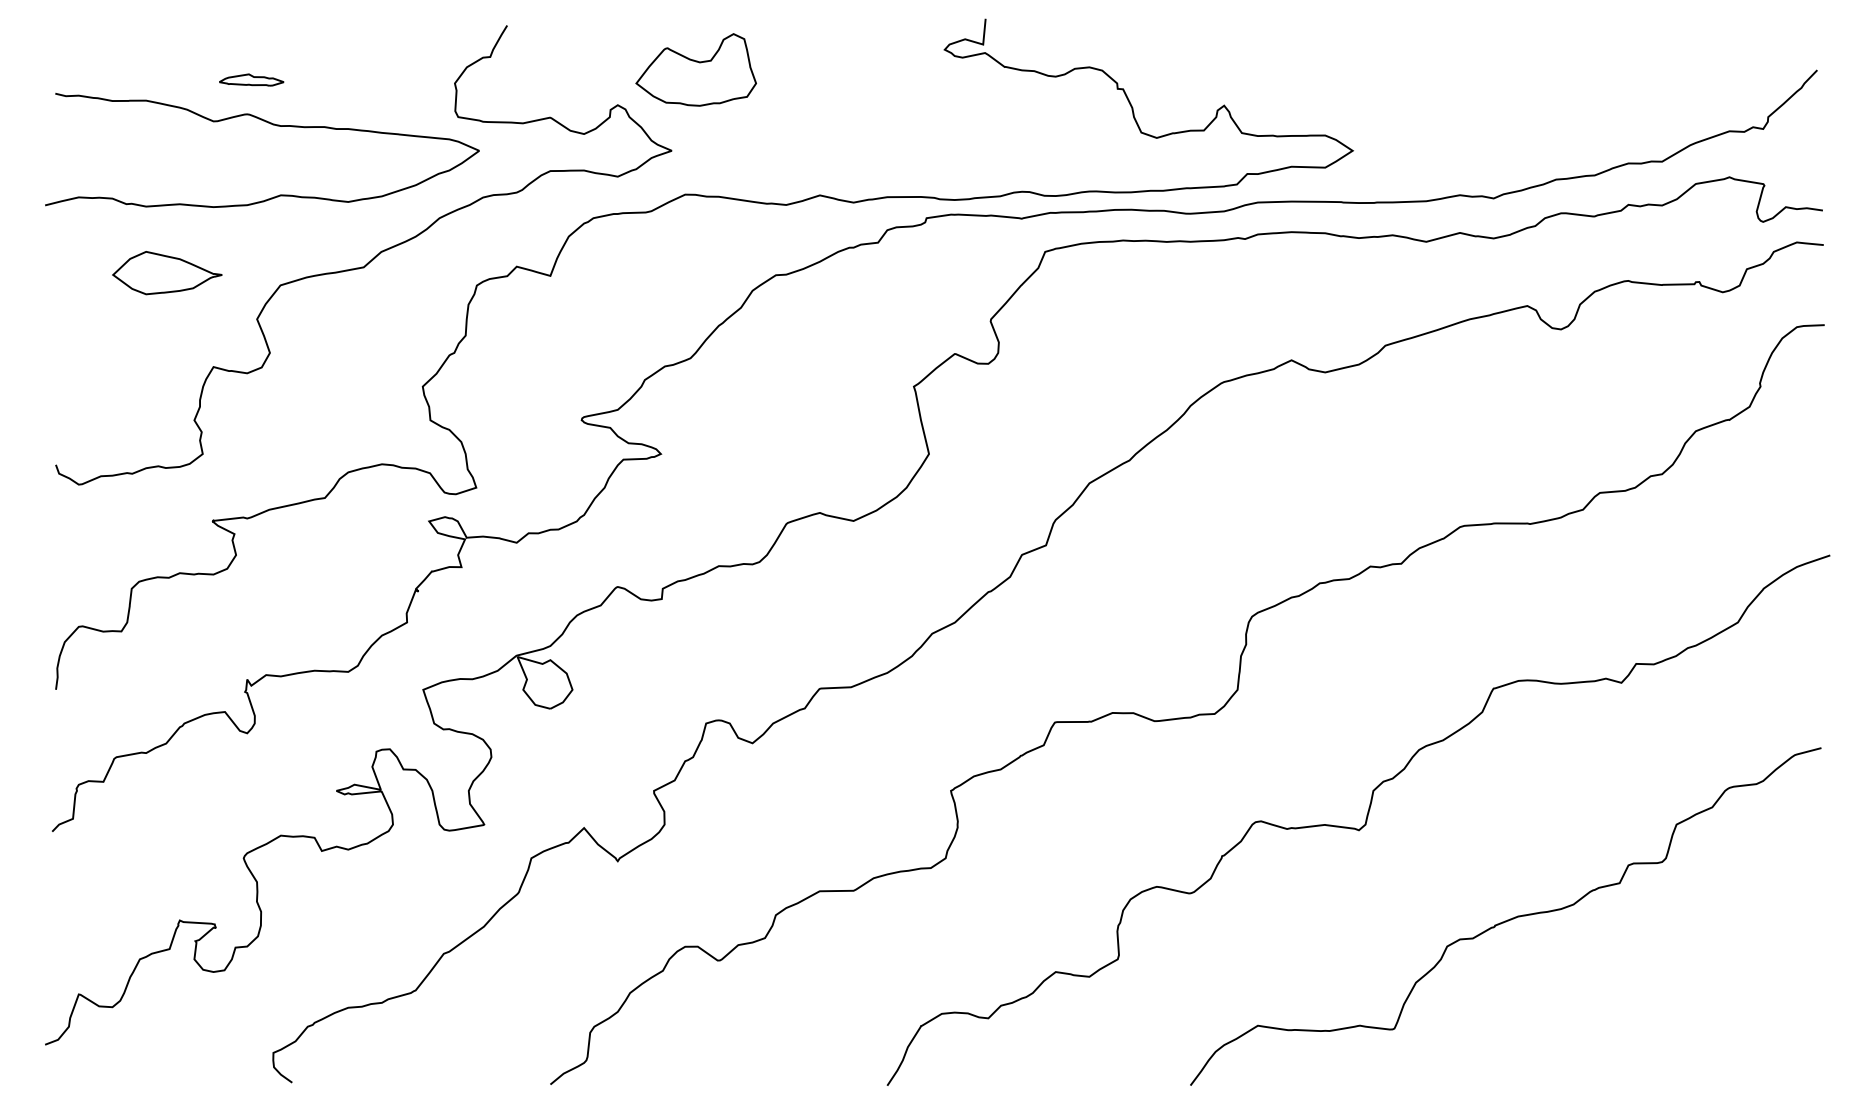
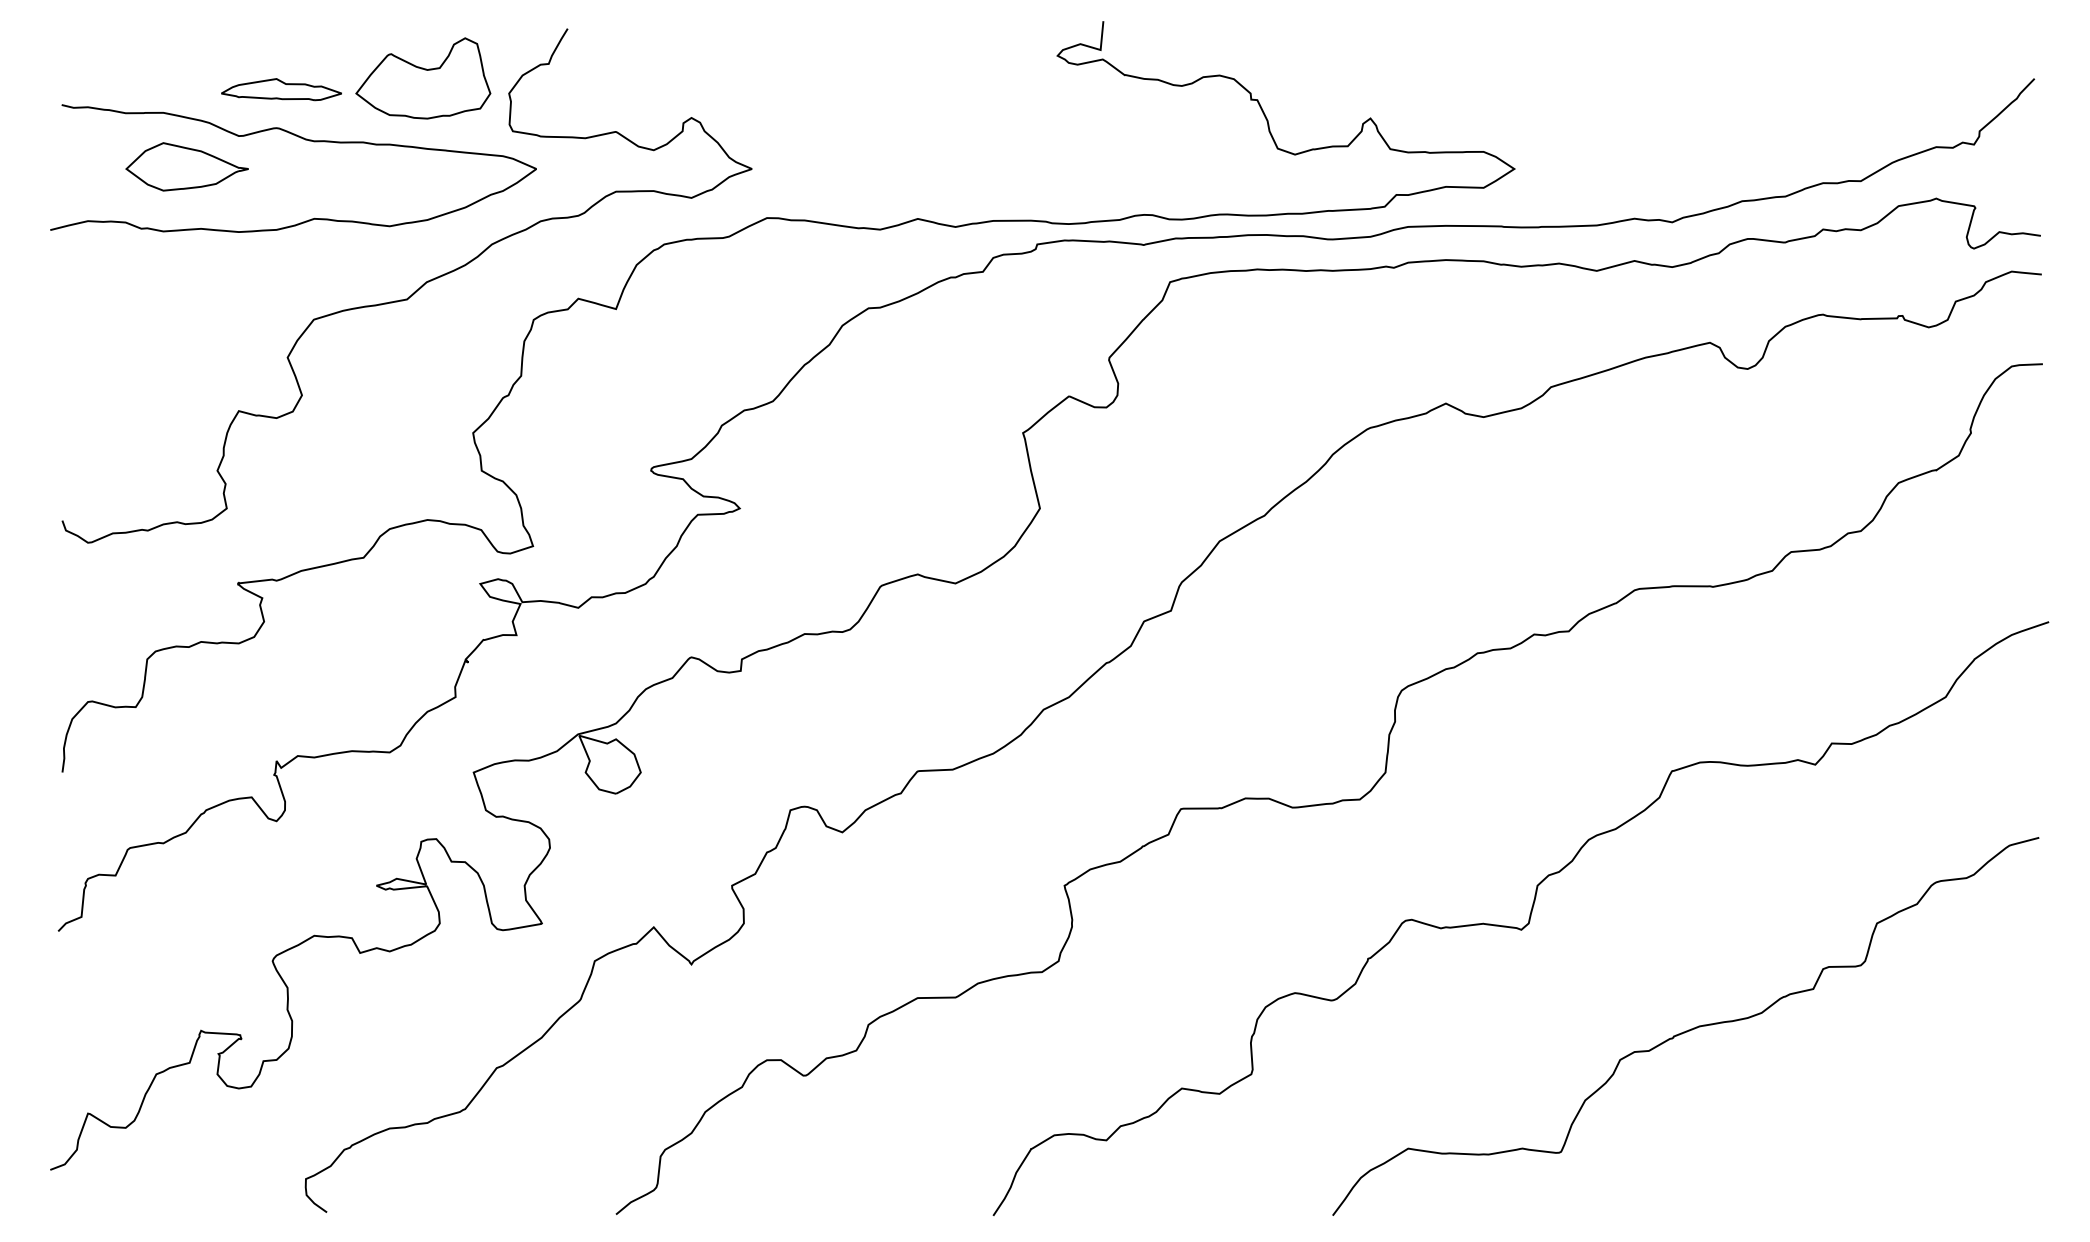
part: (696, 69) -> (423, 78), moved
part: (251, 79) -> (281, 89), size x1.67
part: (166, 272) -> (186, 166), moved

